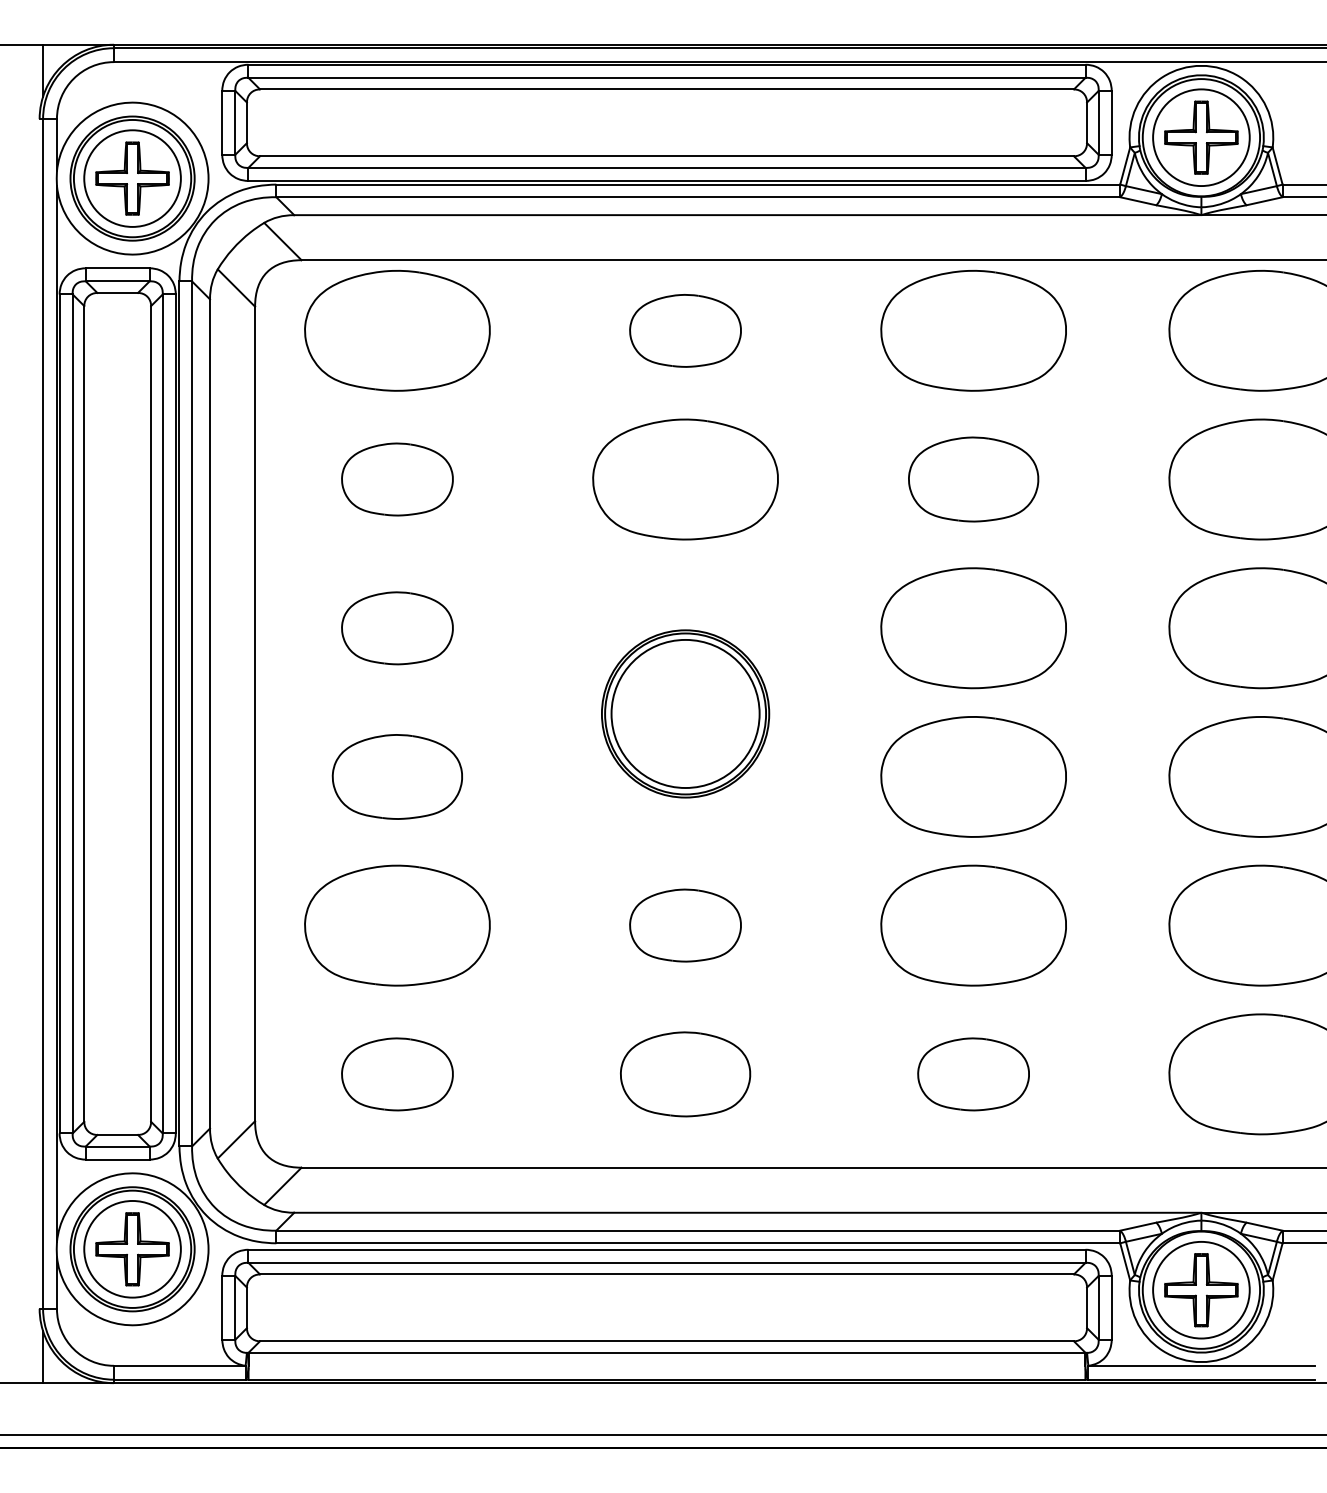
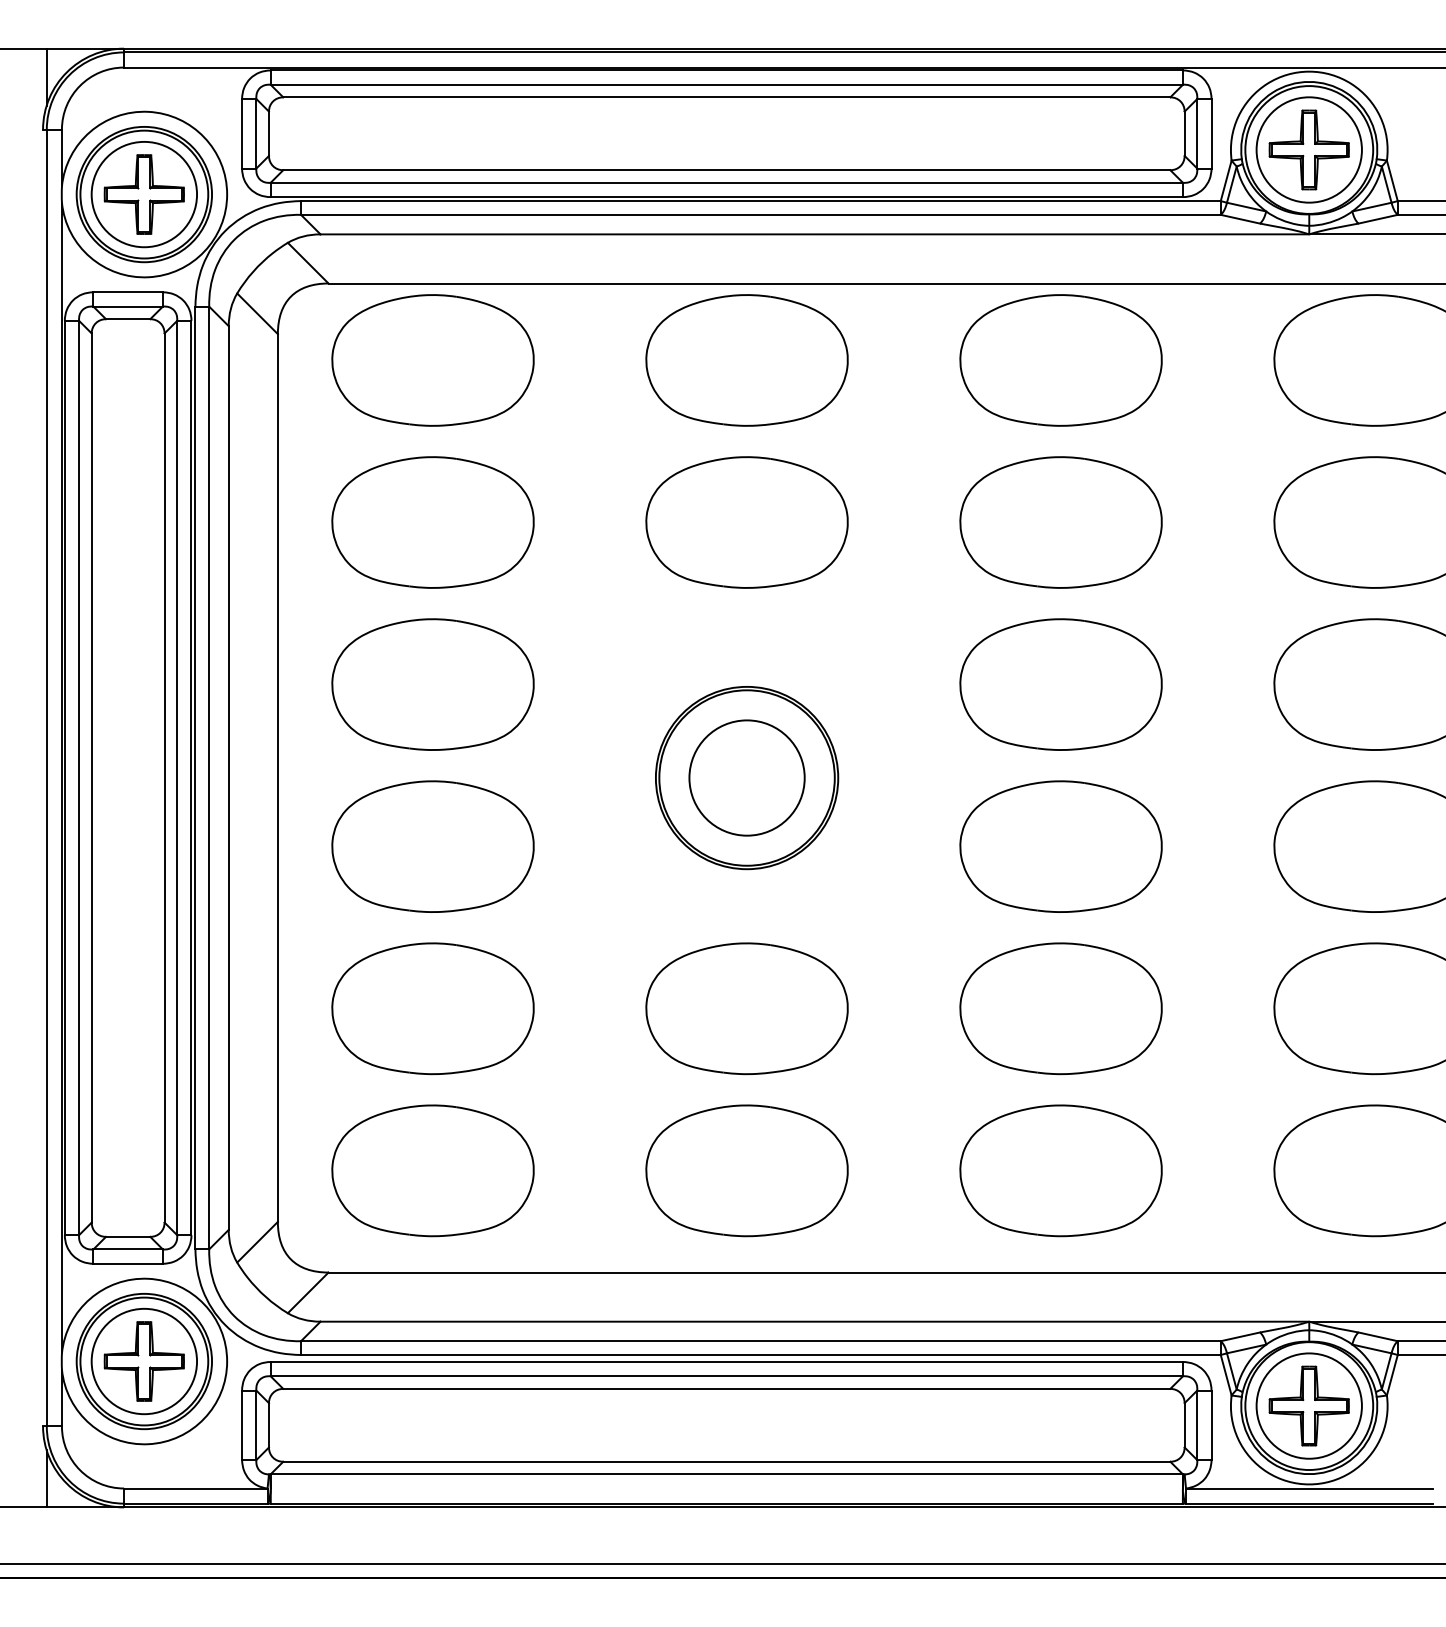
part: (685, 330) -> (746, 360), size x1.67
part: (397, 479) -> (433, 522), size x1.67
part: (973, 479) -> (1060, 522), size x1.43
part: (397, 628) -> (433, 684), size x1.67
circle: (685, 713) -> (746, 777), size x0.71
part: (397, 776) -> (433, 846), size x1.43
part: (685, 925) -> (746, 1008), size x1.67
part: (397, 1074) -> (433, 1170), size x1.67
part: (685, 1074) -> (746, 1170), size x1.43
part: (973, 1074) -> (1060, 1170), size x1.67

